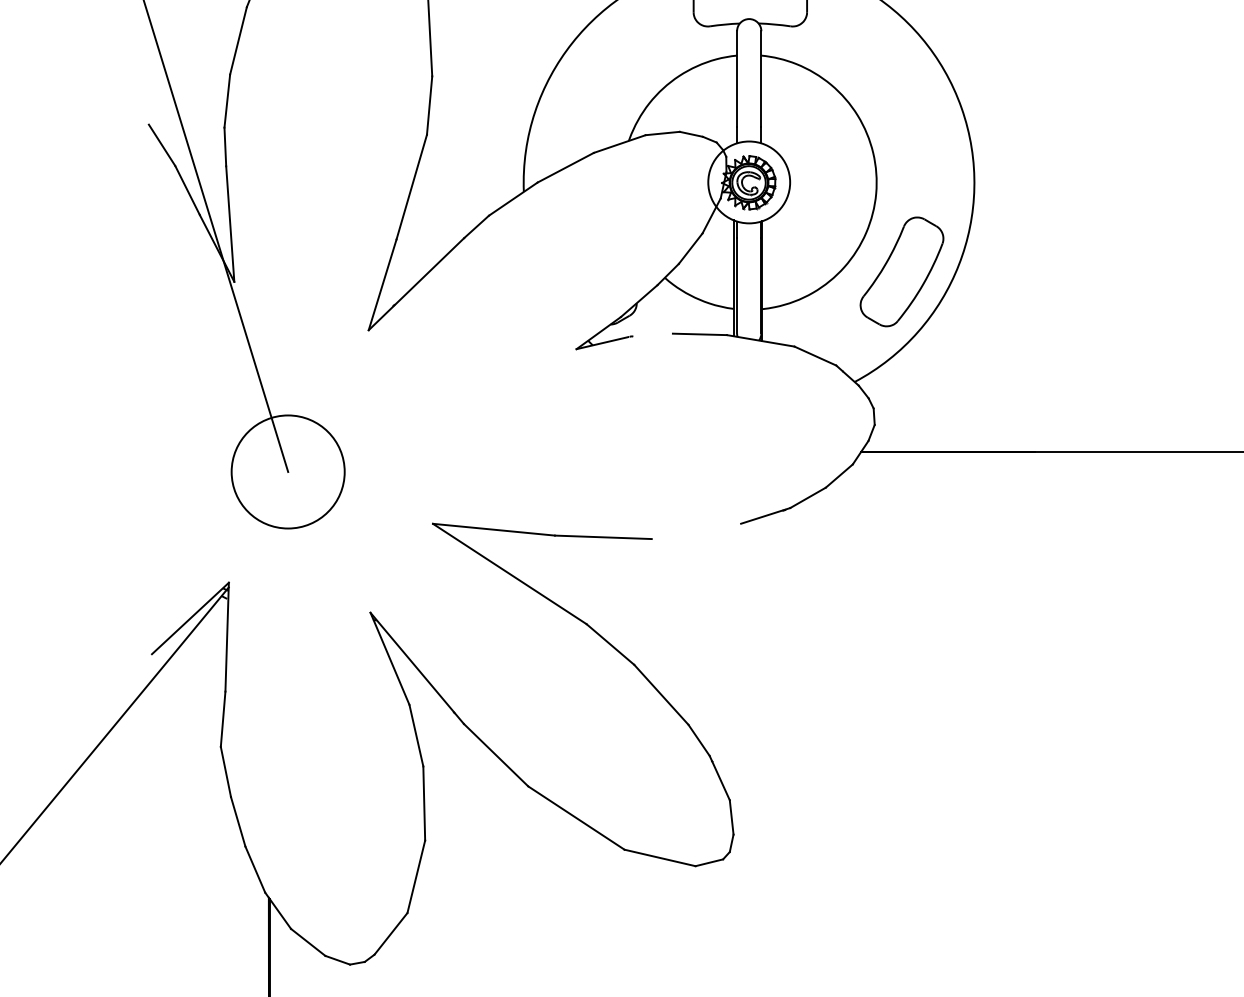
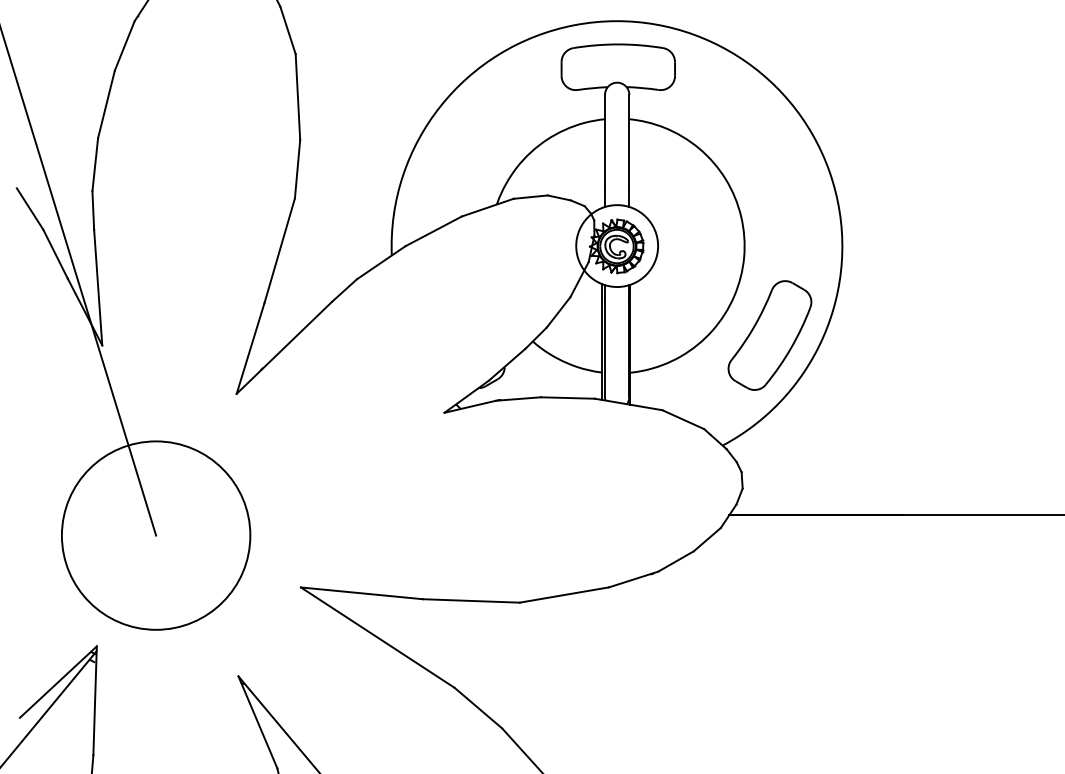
line: (650, 335) -> (518, 399), added
circle: (287, 471) -> (155, 535), size x1.67
line: (696, 531) -> (564, 595), added

